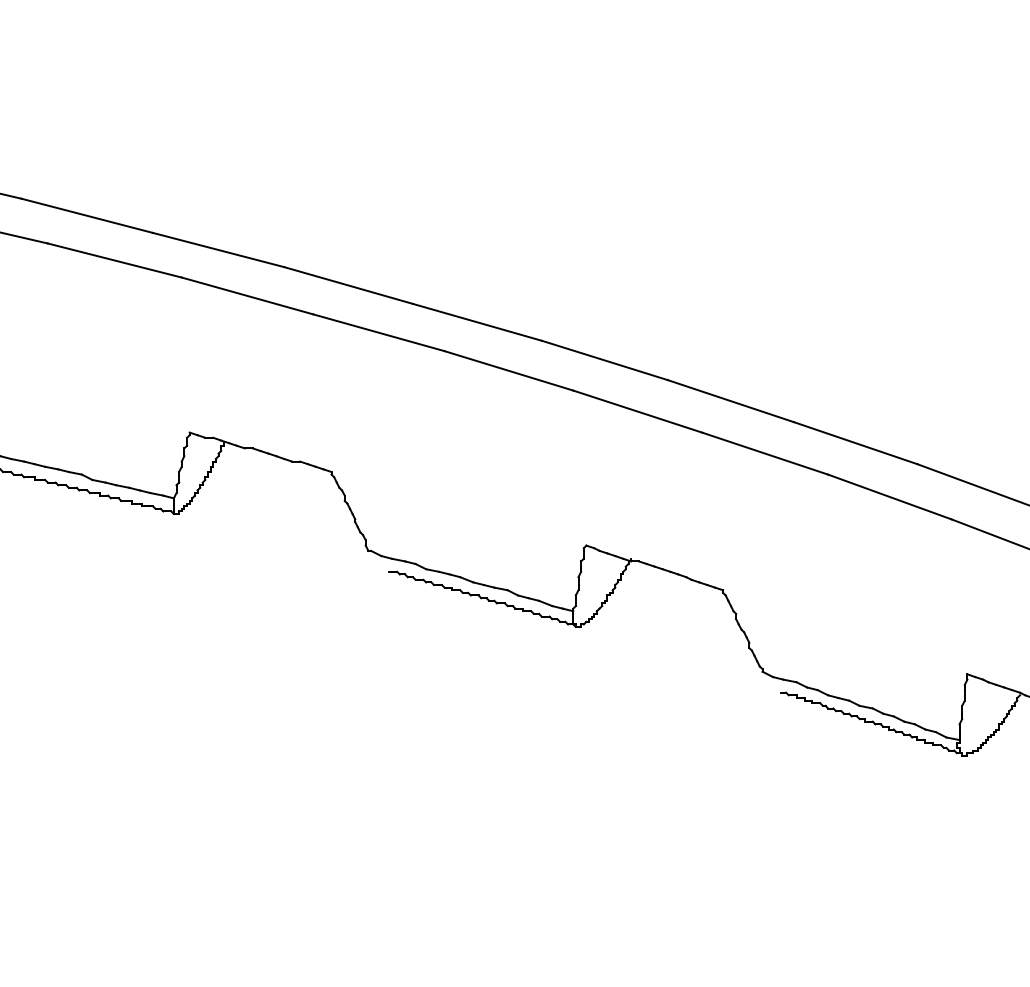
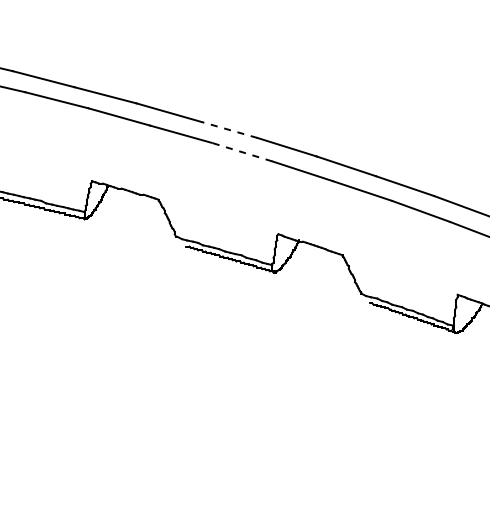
line: (475, 322) -> (226, 129), solid -> dashed
line: (509, 371) -> (242, 152), solid -> dashed

